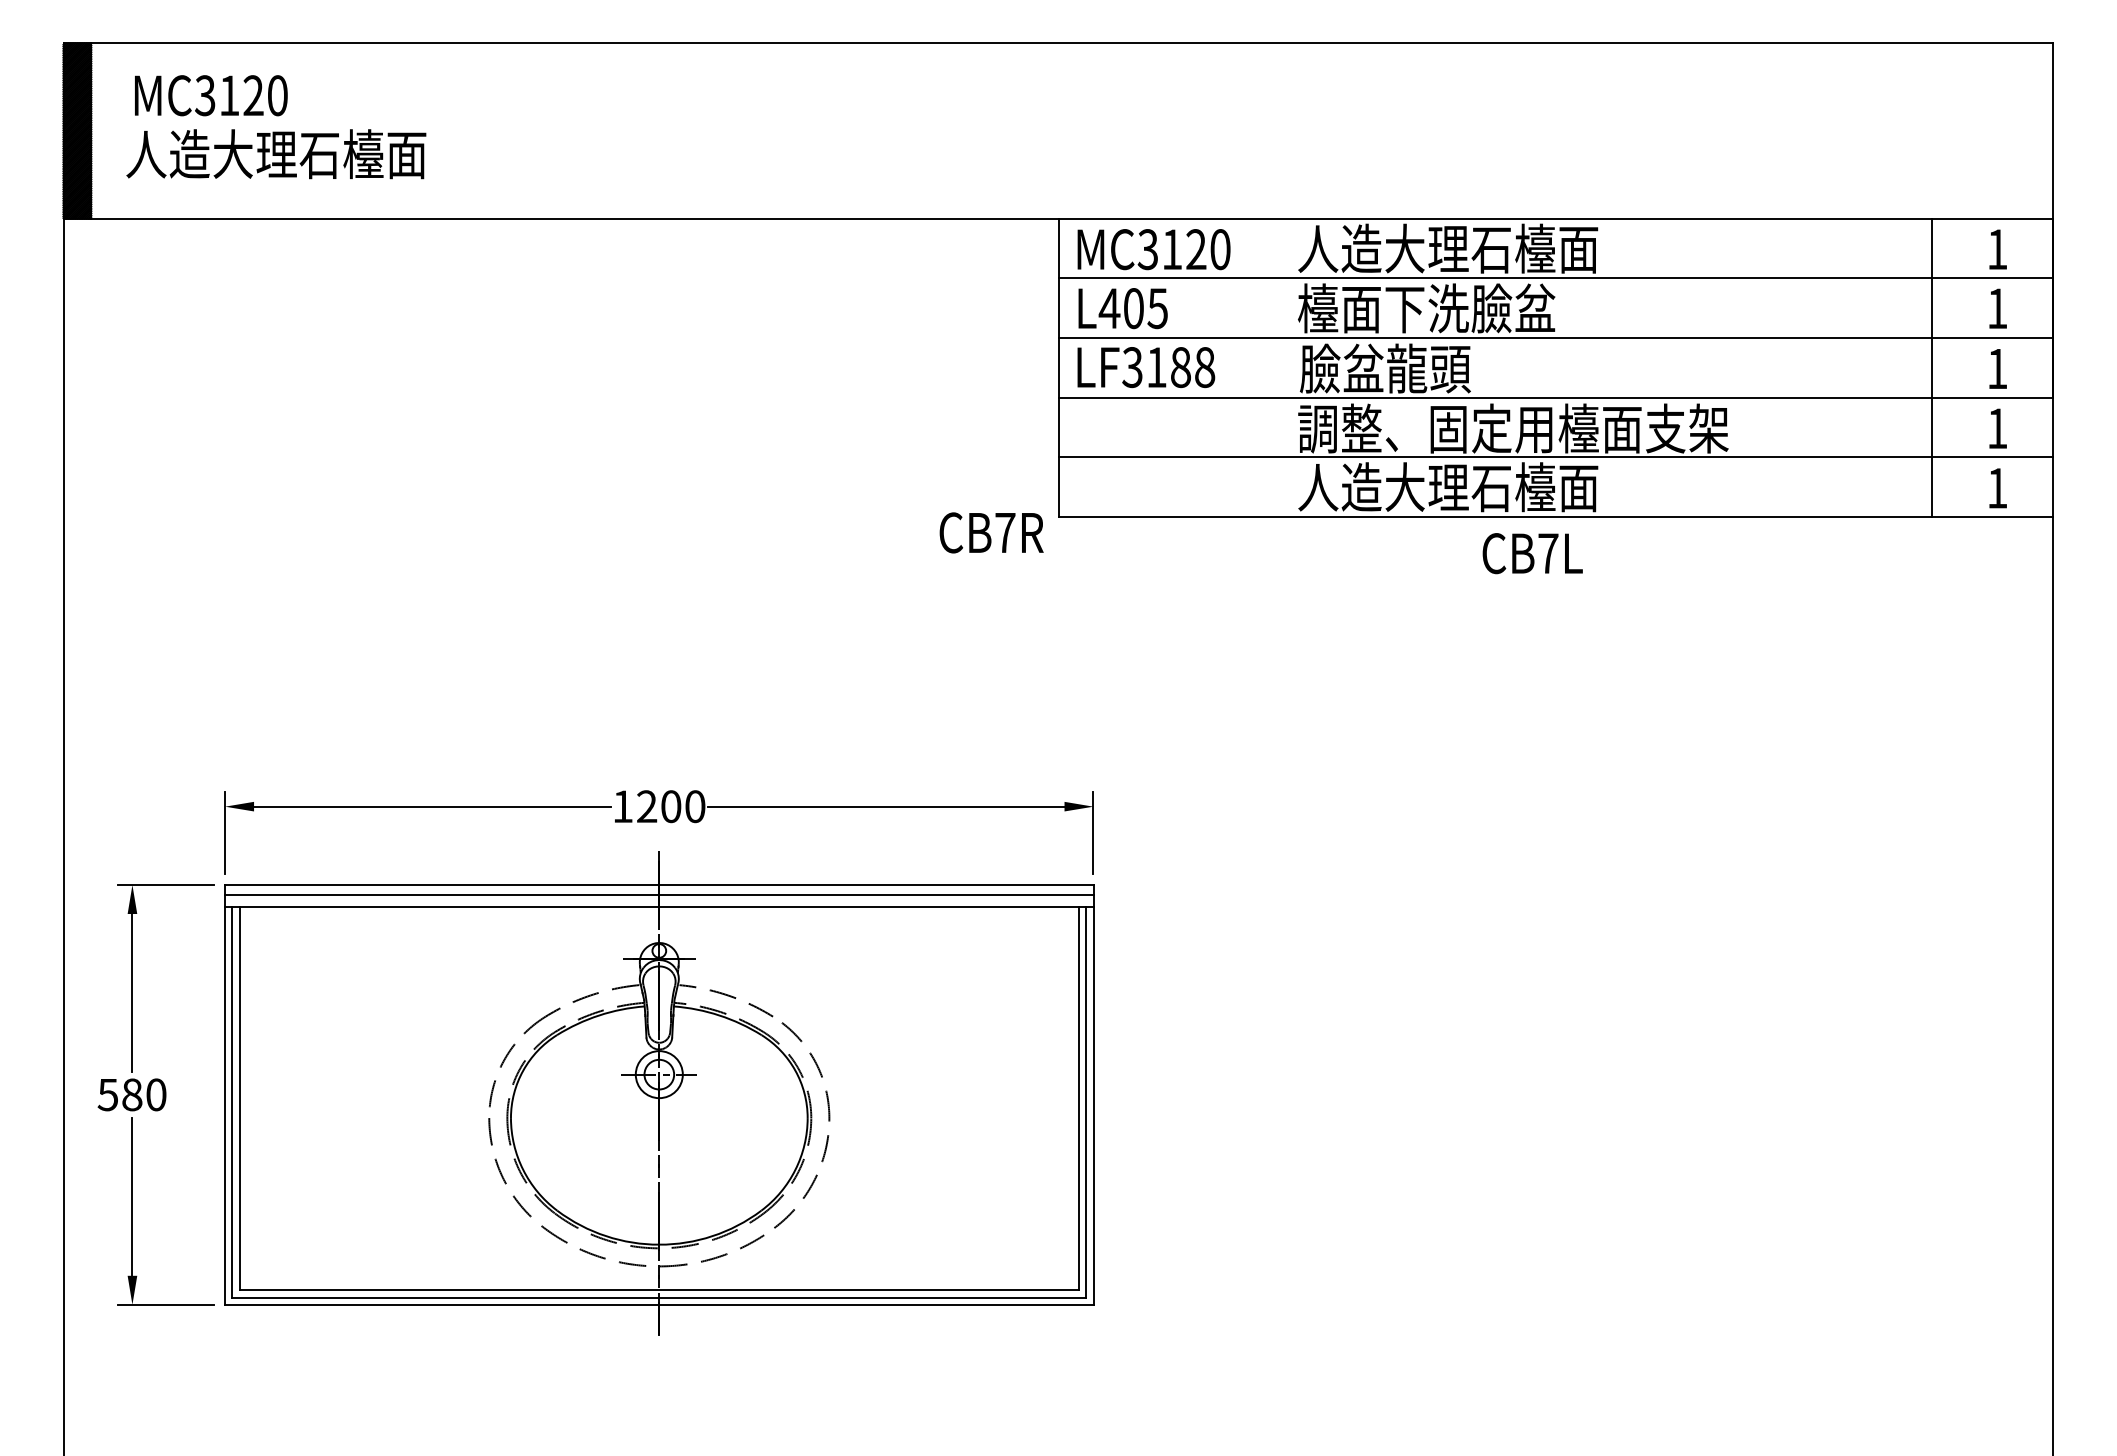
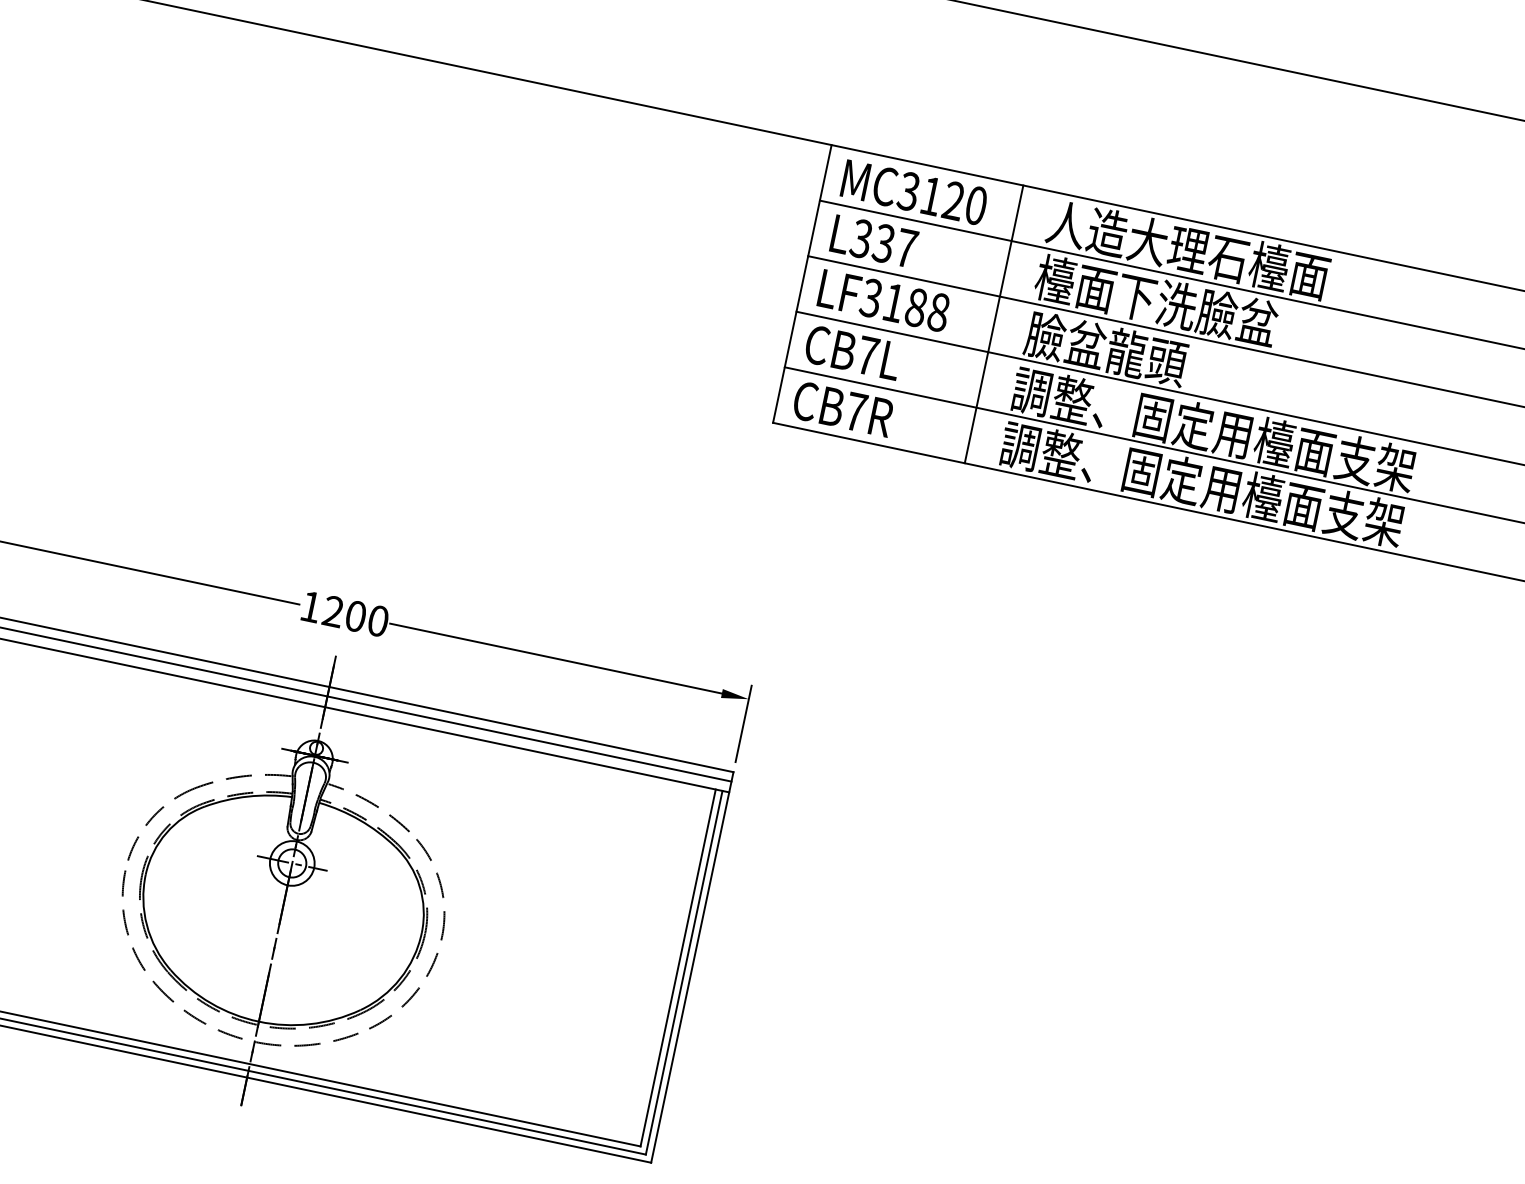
text: (1132, 308) -> (882, 243), L405 -> L337
line: (1264, 367) -> (994, 324), added
text: (1513, 487) -> (1202, 484), 人造大理石檯面 -> 調整、固定用檯面支架
text: (991, 532) -> (843, 408), moved
text: (1532, 553) -> (852, 352), moved

